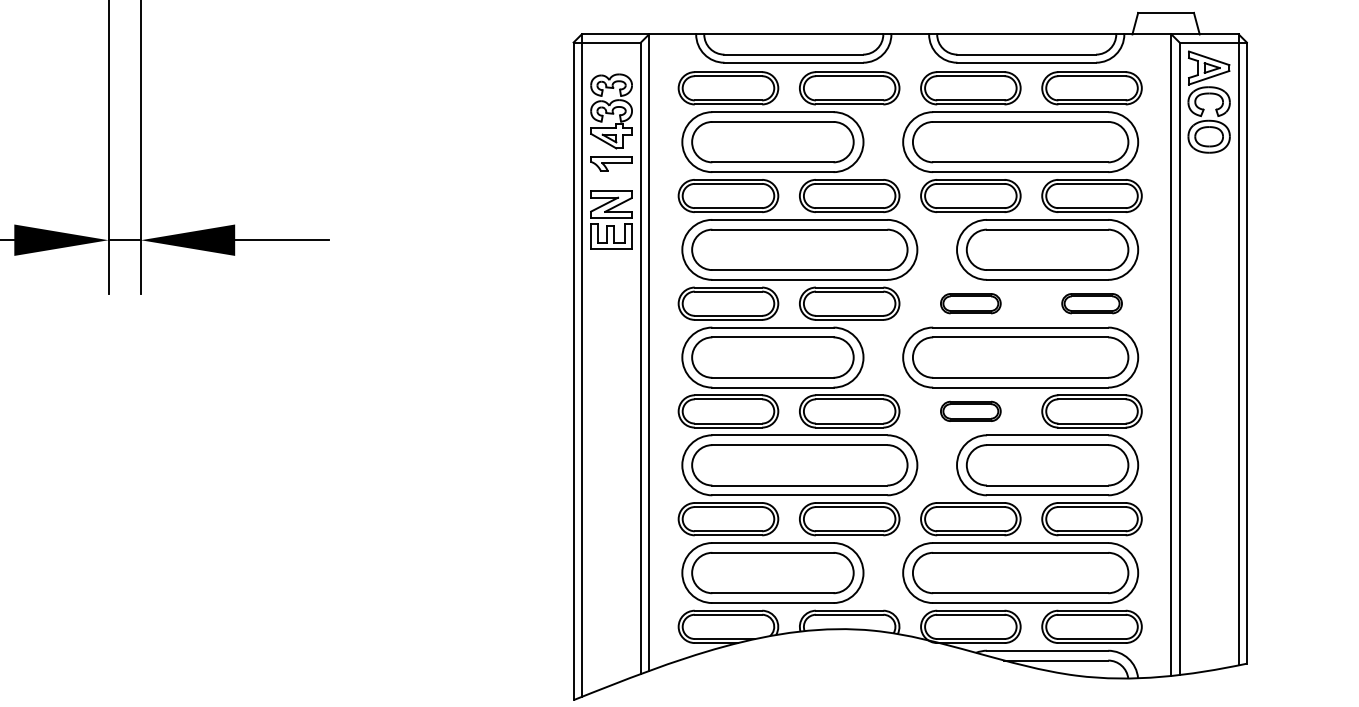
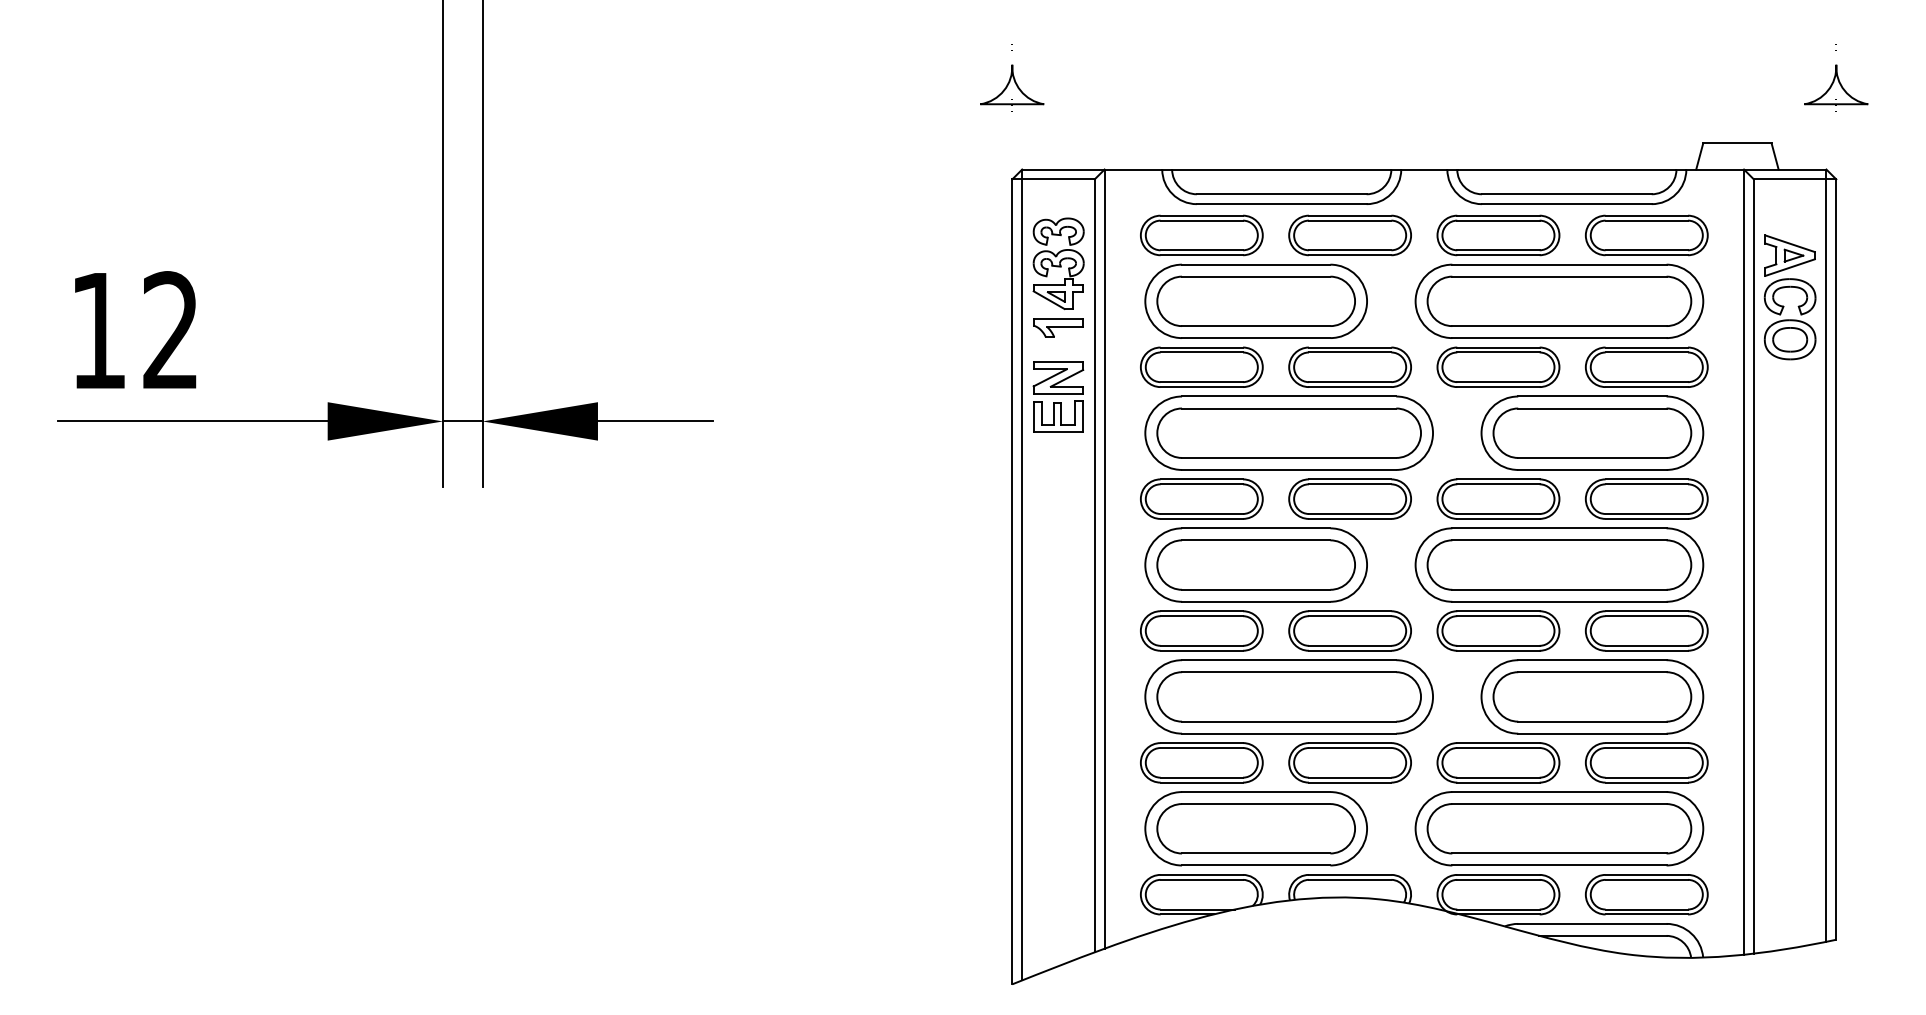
part: (1208, 94) -> (1789, 287), moved
part: (970, 303) -> (1498, 498), size x1.67
part: (1091, 303) -> (1646, 498), size x1.67
part: (970, 411) -> (1498, 630), size x1.67

